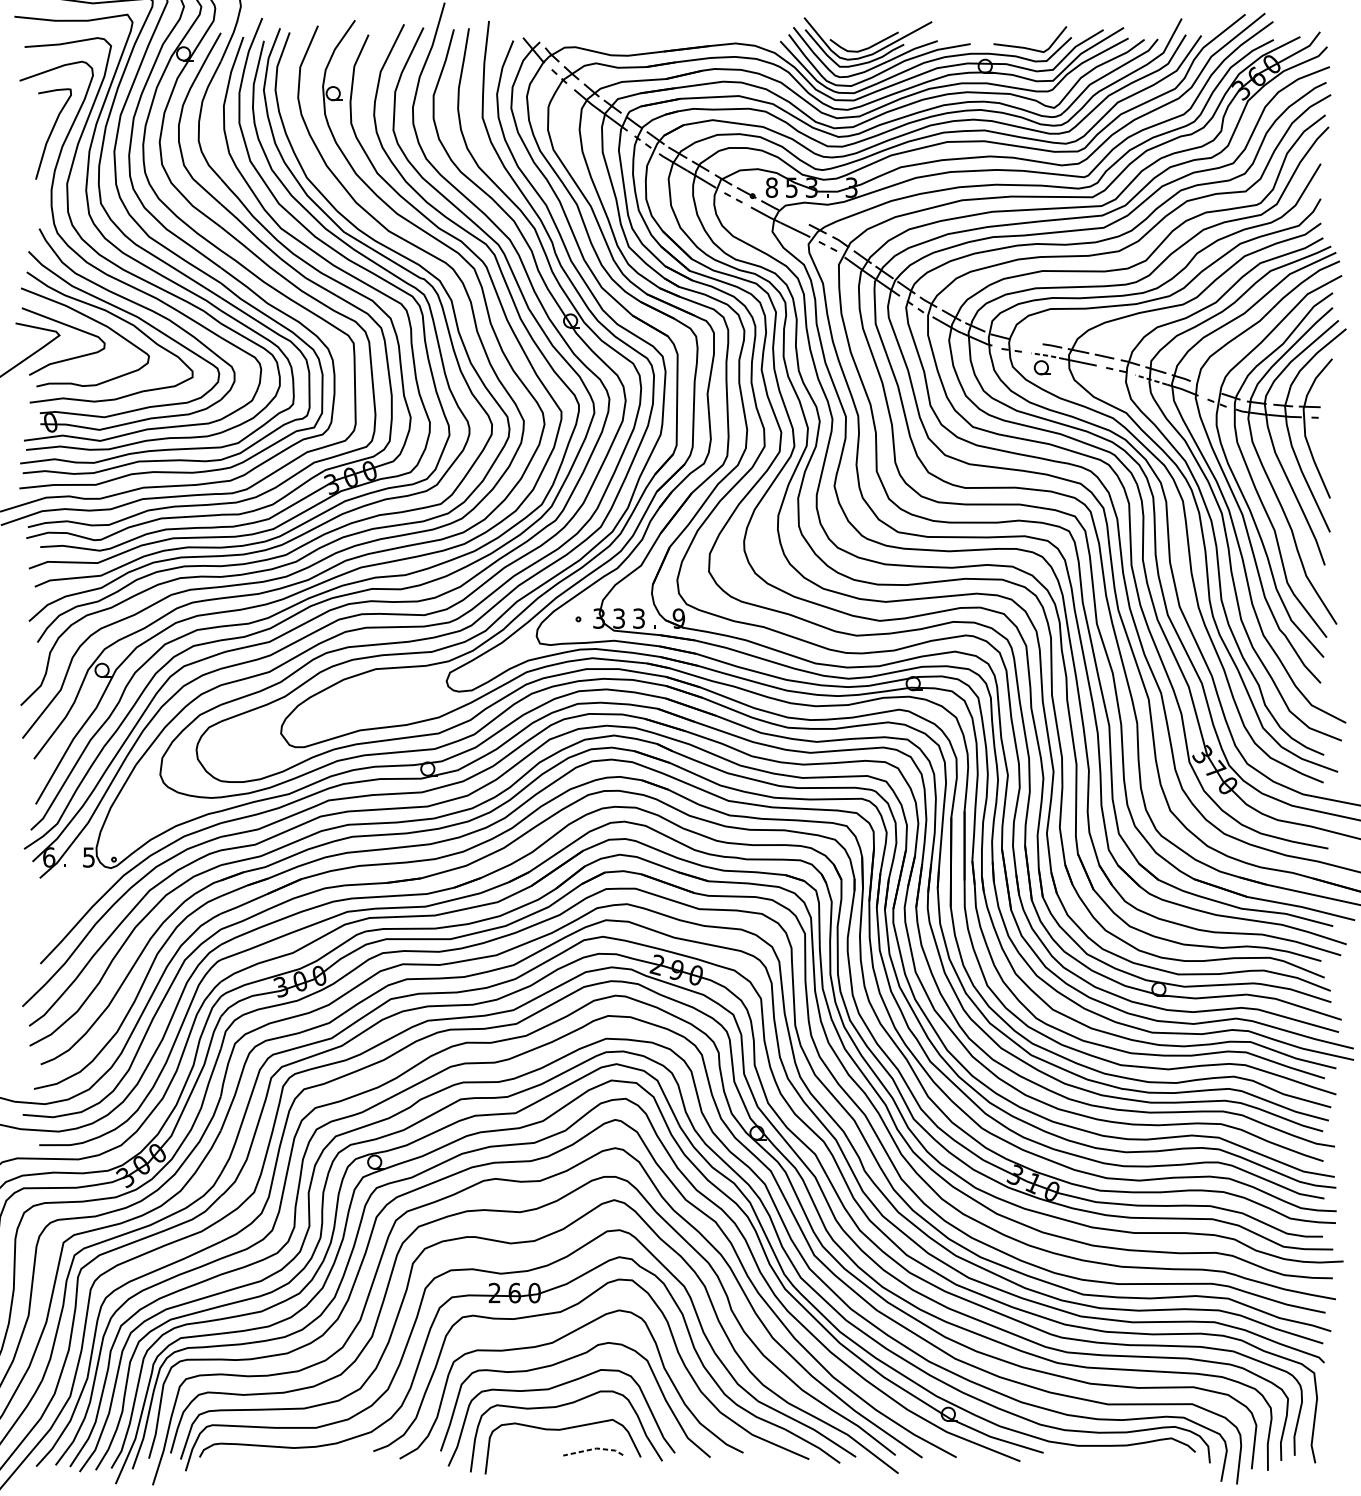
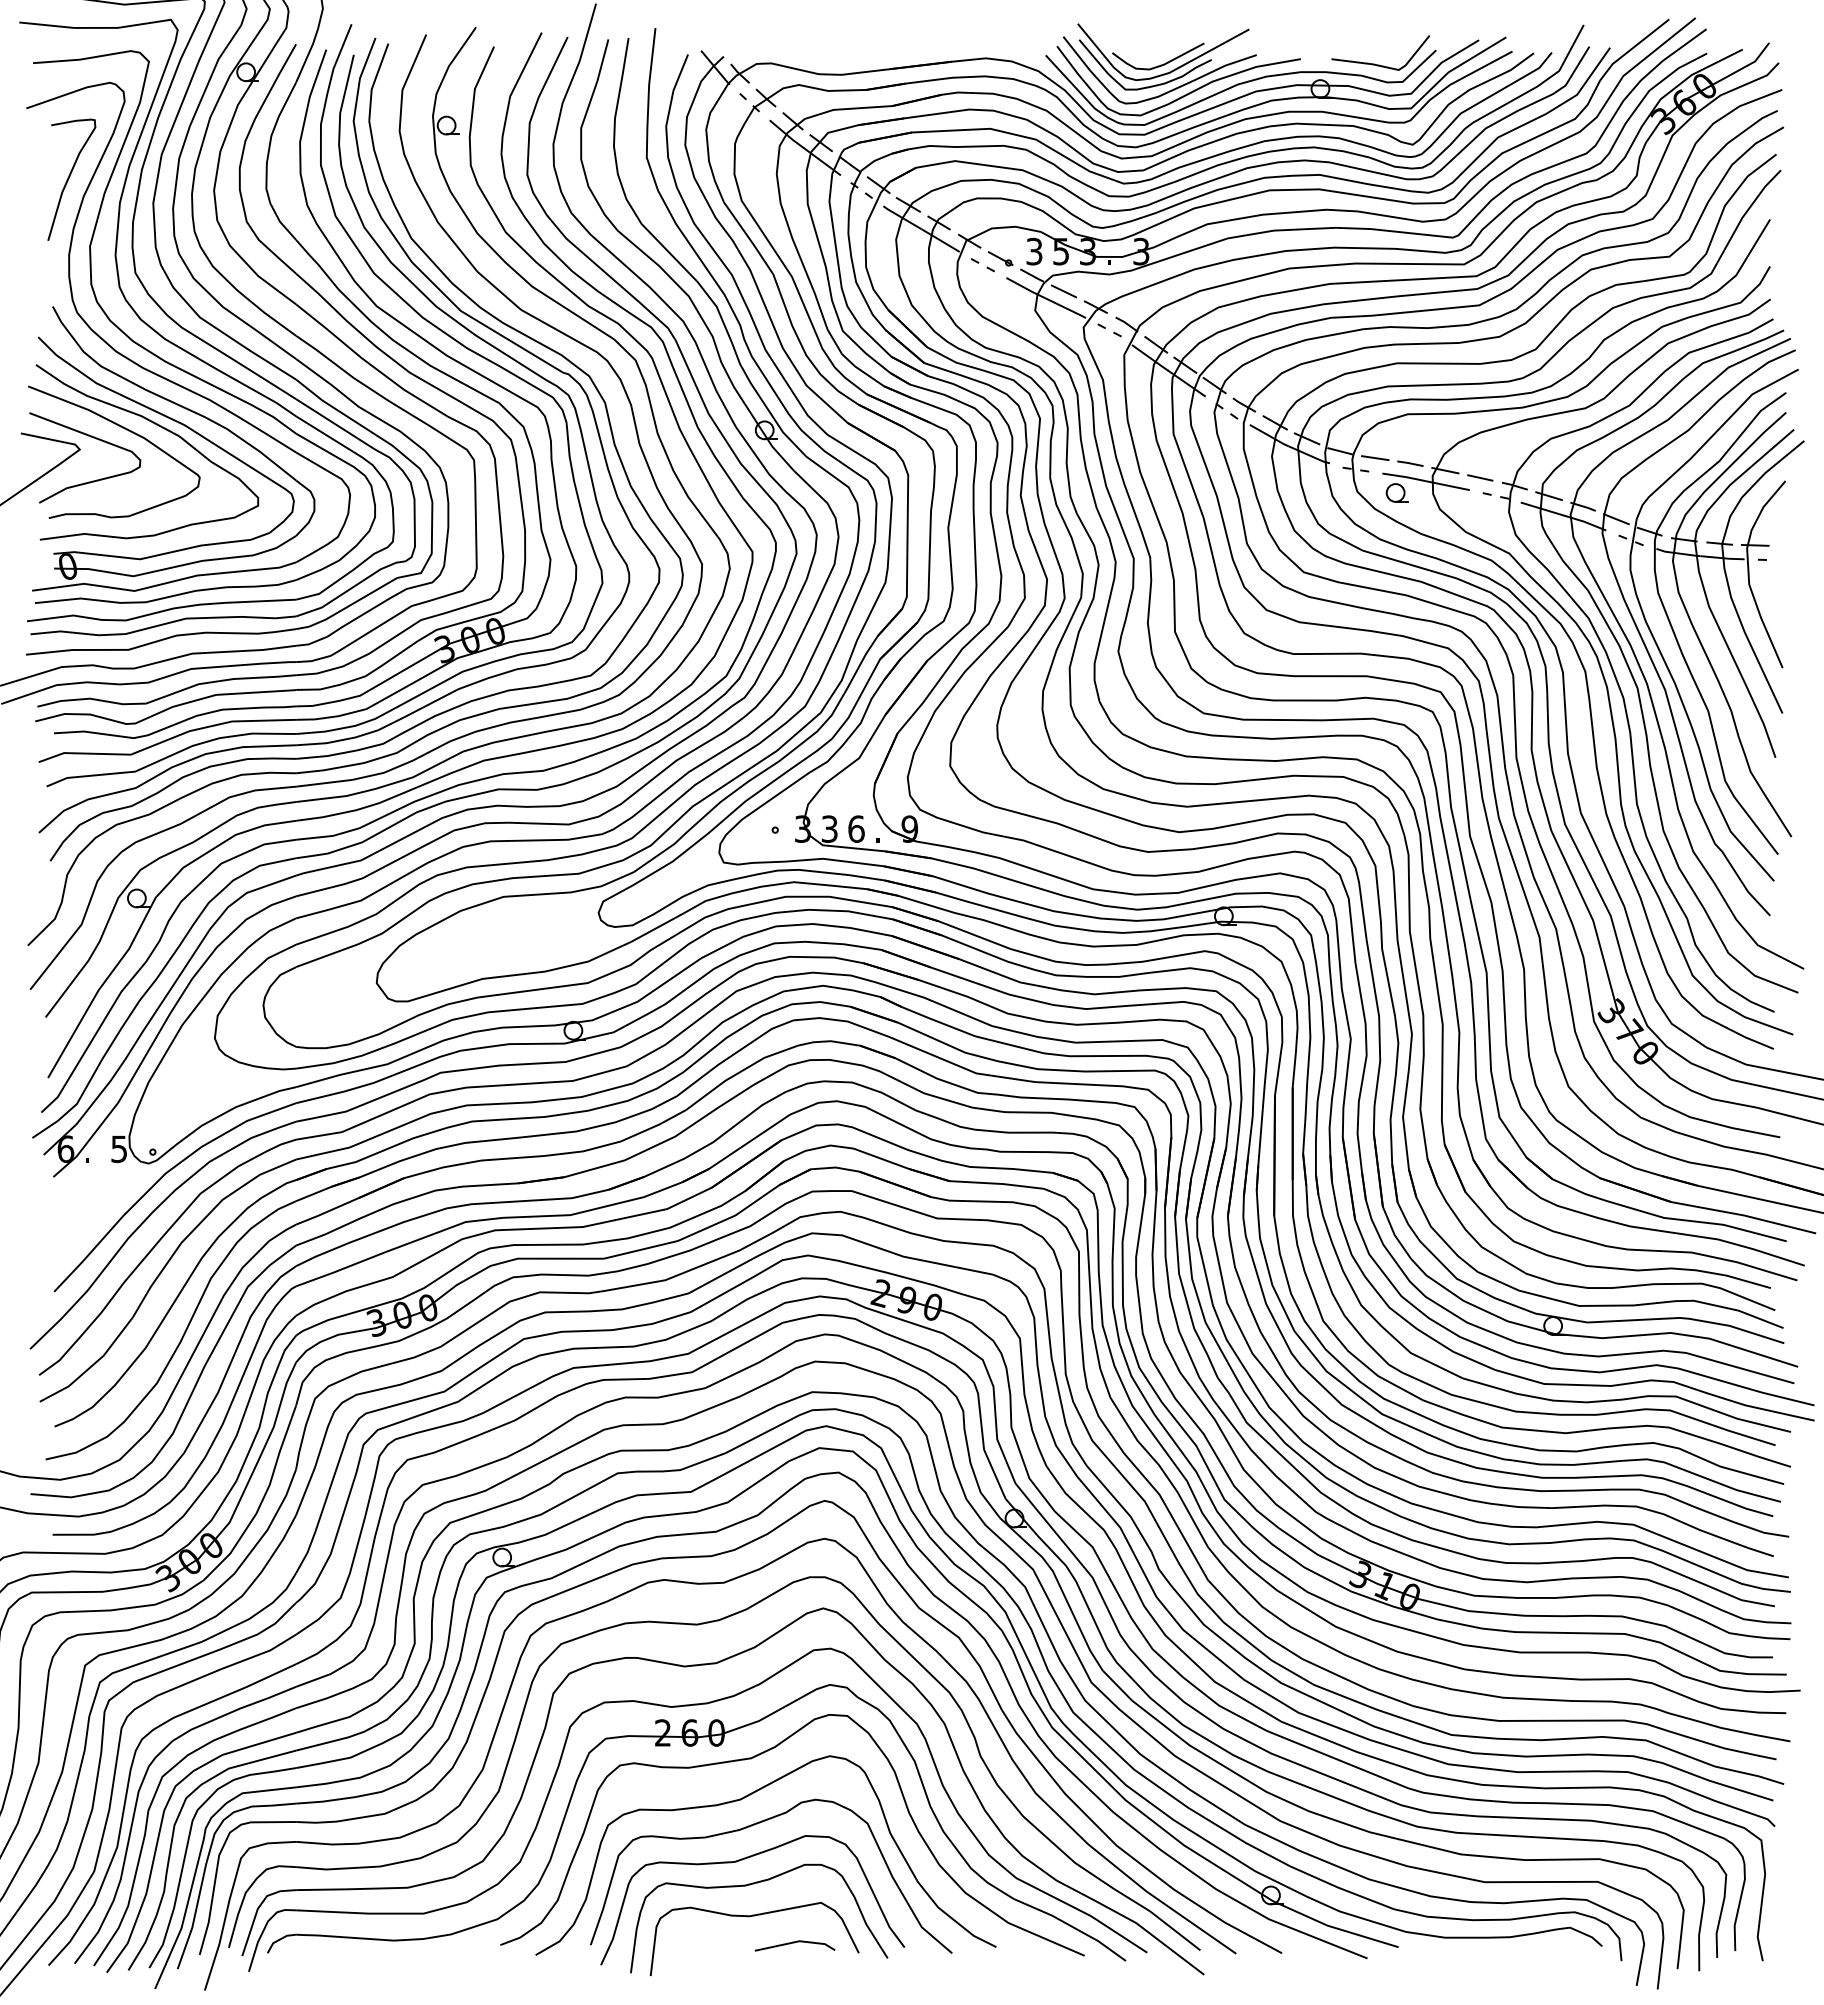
text: (771, 187) -> (1034, 251), 8 -> 3
line: (793, 217) -> (1063, 291), added
line: (1026, 342) -> (1375, 458), added
line: (1048, 355) -> (1404, 476), dashed -> solid
line: (1150, 380) -> (1542, 509), dashed -> solid
line: (1206, 387) -> (1616, 519), added
text: (639, 618) -> (856, 828), 3 -> 6
line: (594, 1448) -> (796, 1941), dashed -> solid

